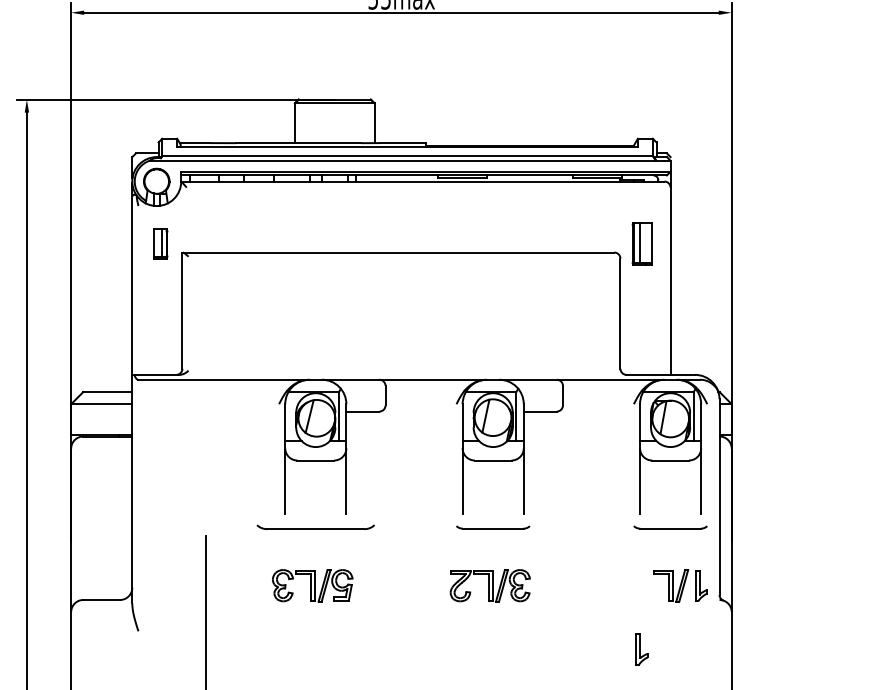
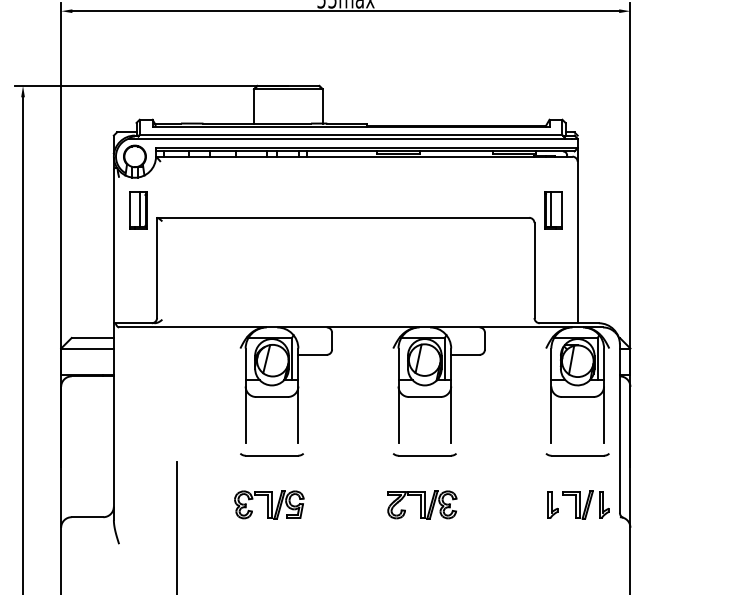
part: (160, 244) -> (138, 210), size x1.43
part: (315, 527) -> (271, 454), size x0.62
part: (641, 649) -> (552, 504), moved

